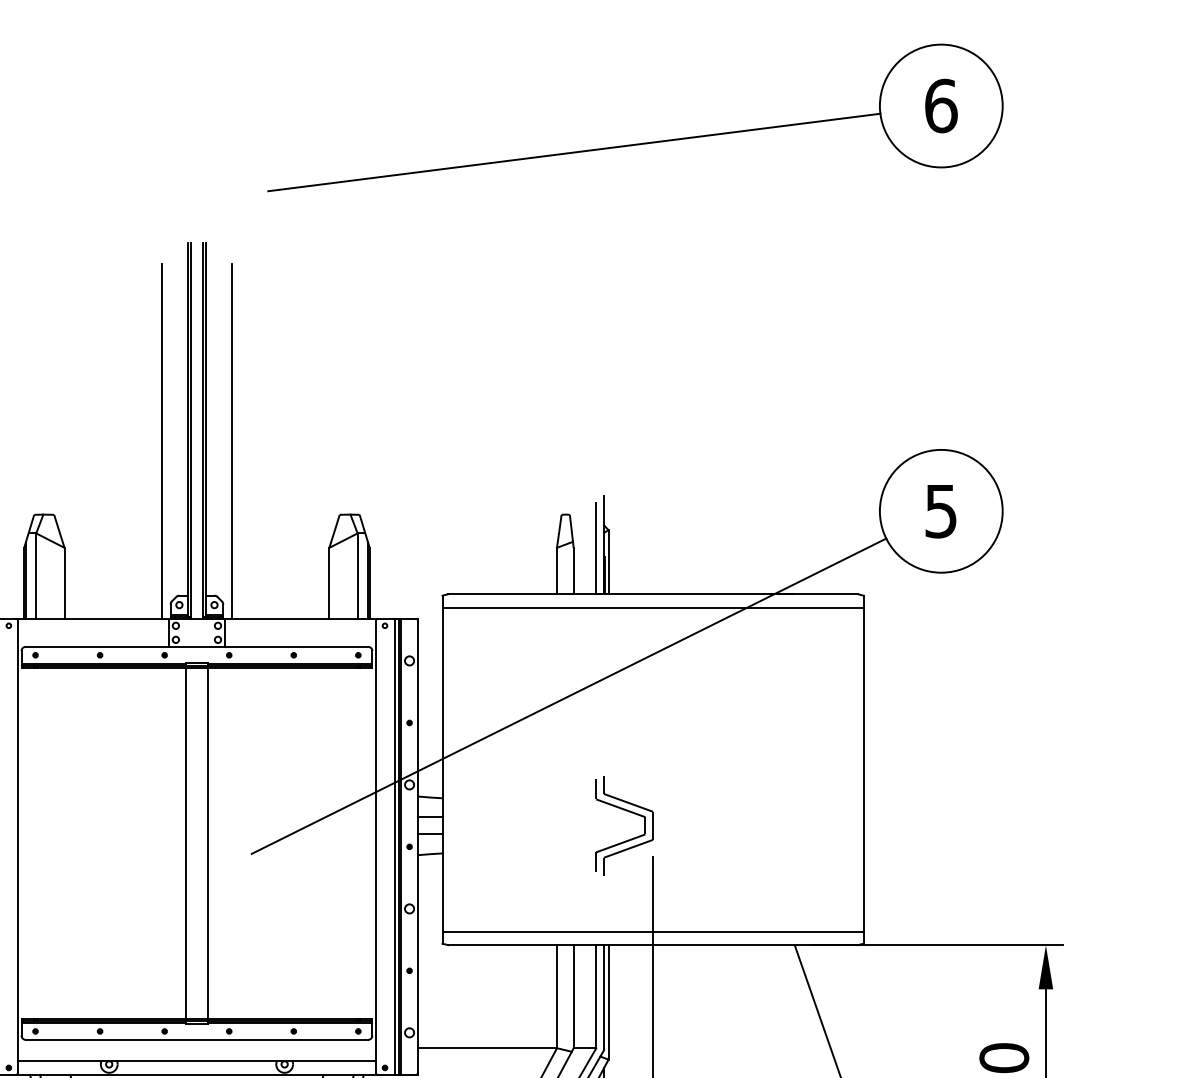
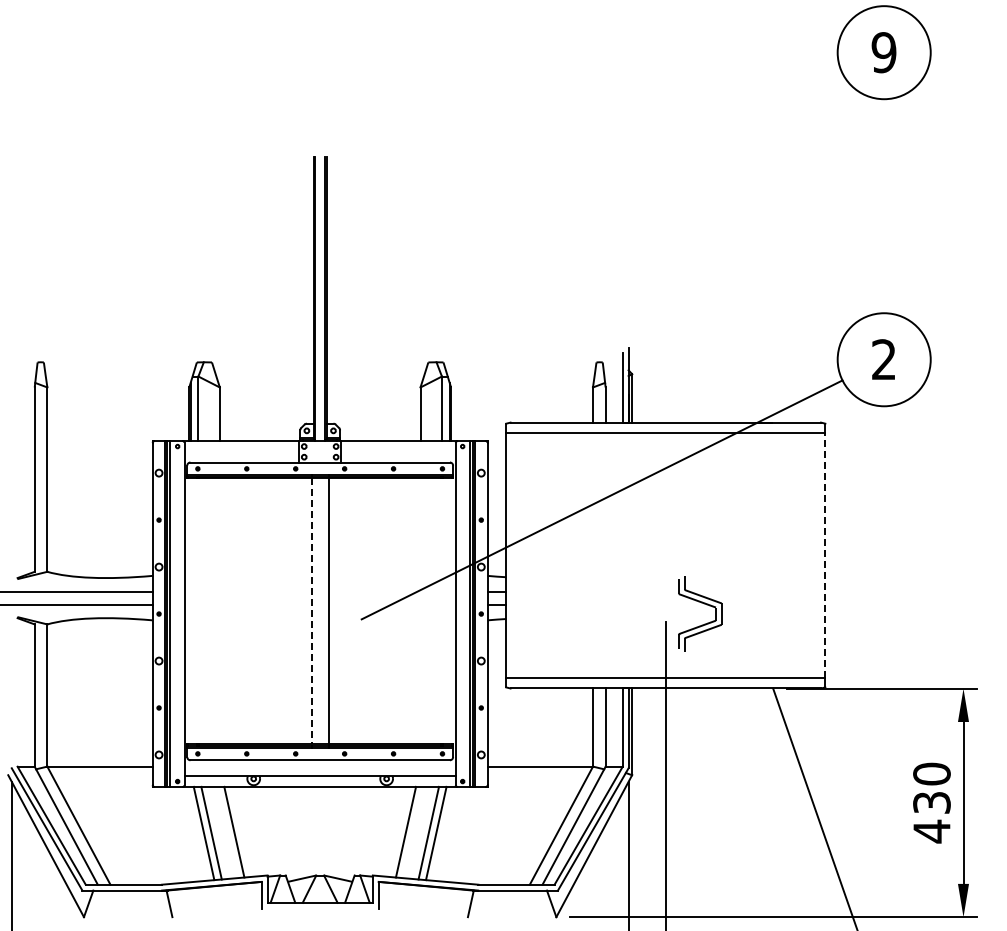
text: (940, 105) -> (883, 52), 6 -> 9
line: (574, 151) -> (606, 87), removed
line: (161, 440) -> (293, 306), removed
line: (231, 440) -> (346, 306), removed
text: (940, 510) -> (883, 359), 5 -> 2
line: (863, 769) -> (825, 555), solid -> dashed
part: (630, 813) -> (704, 604), moved
line: (185, 843) -> (311, 611), solid -> dashed

